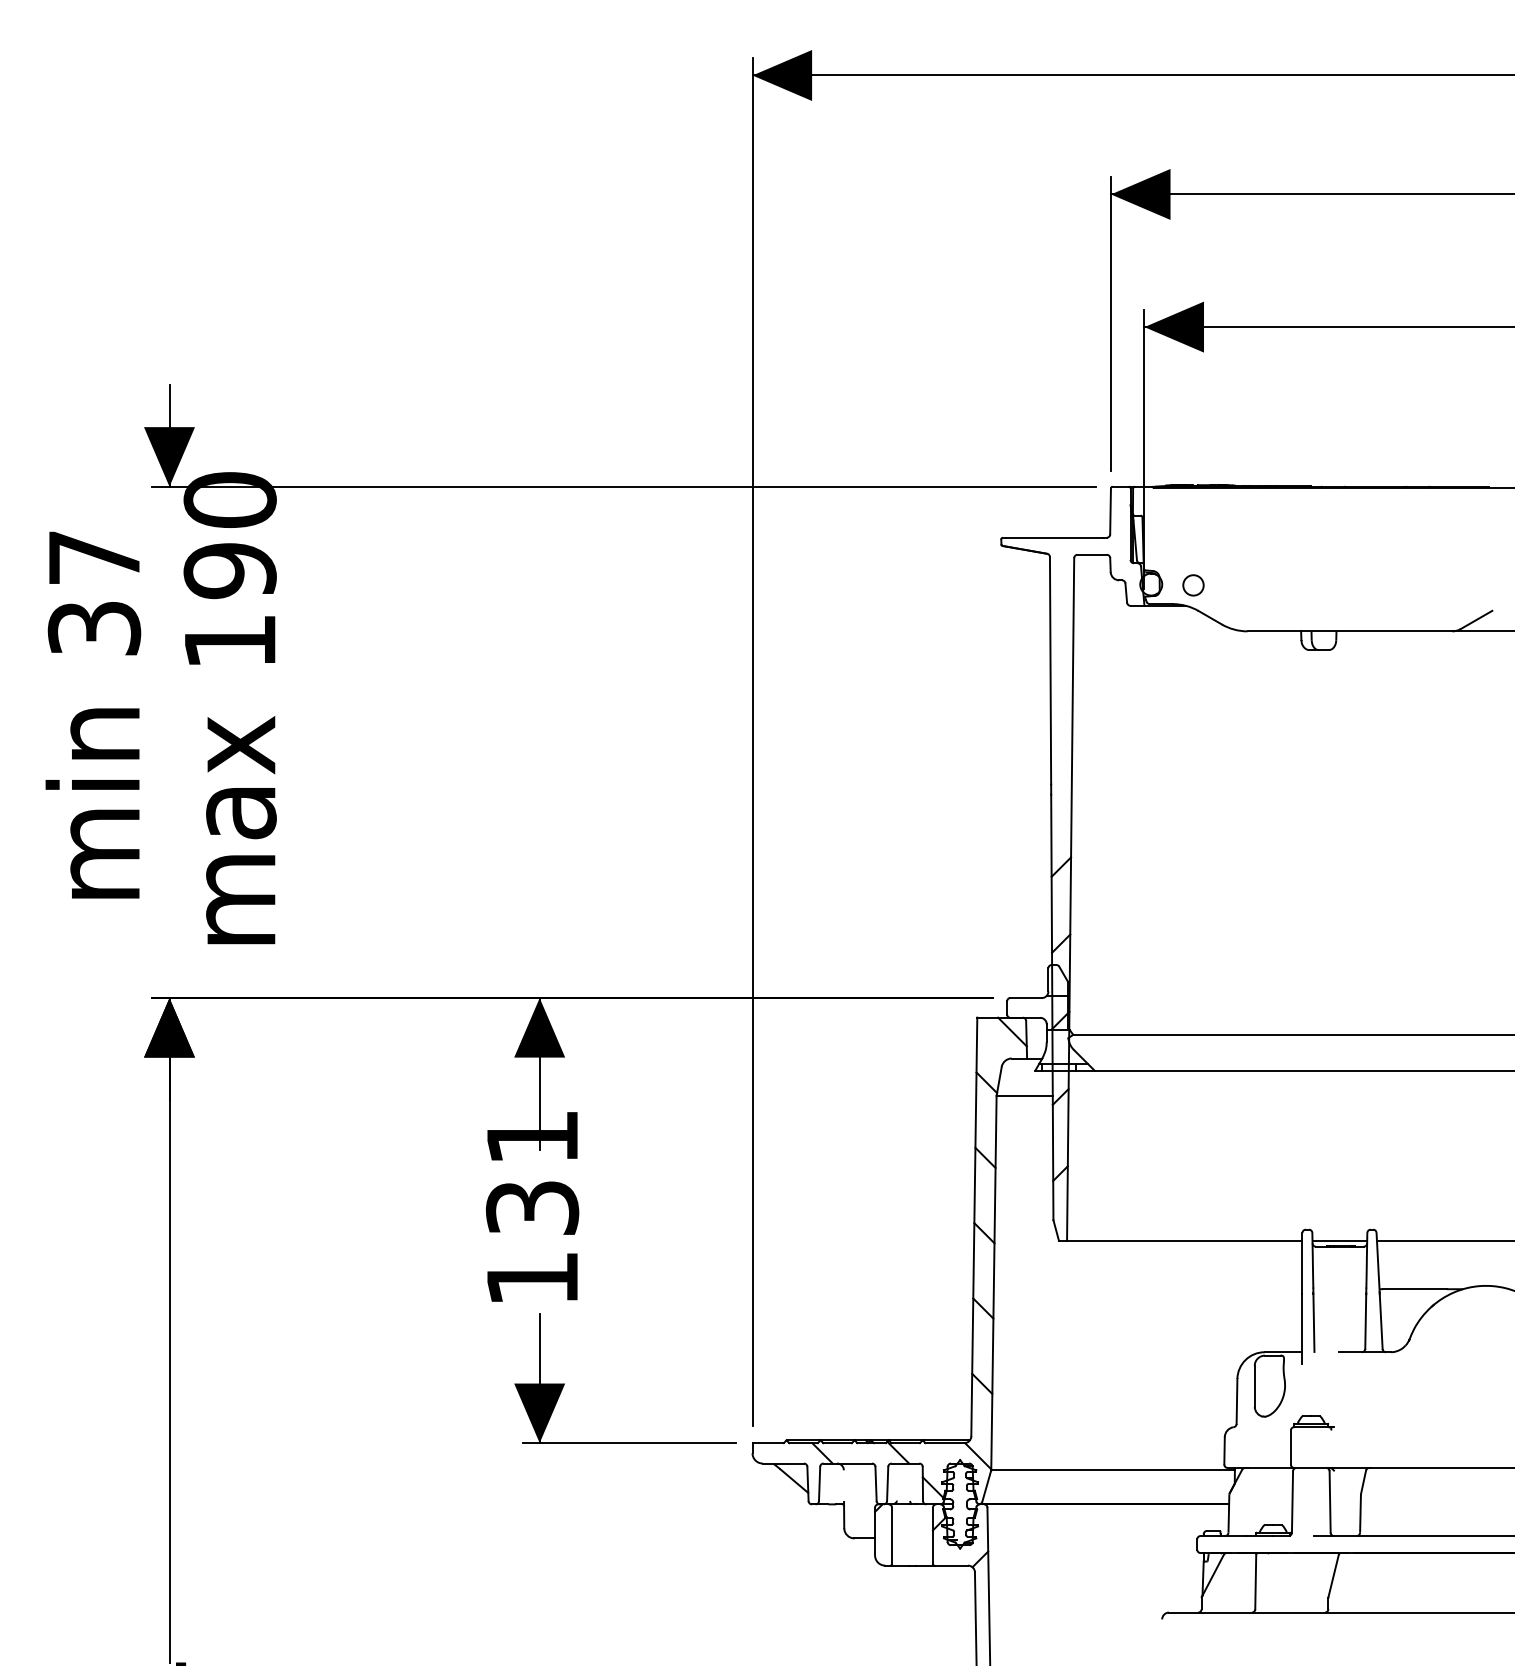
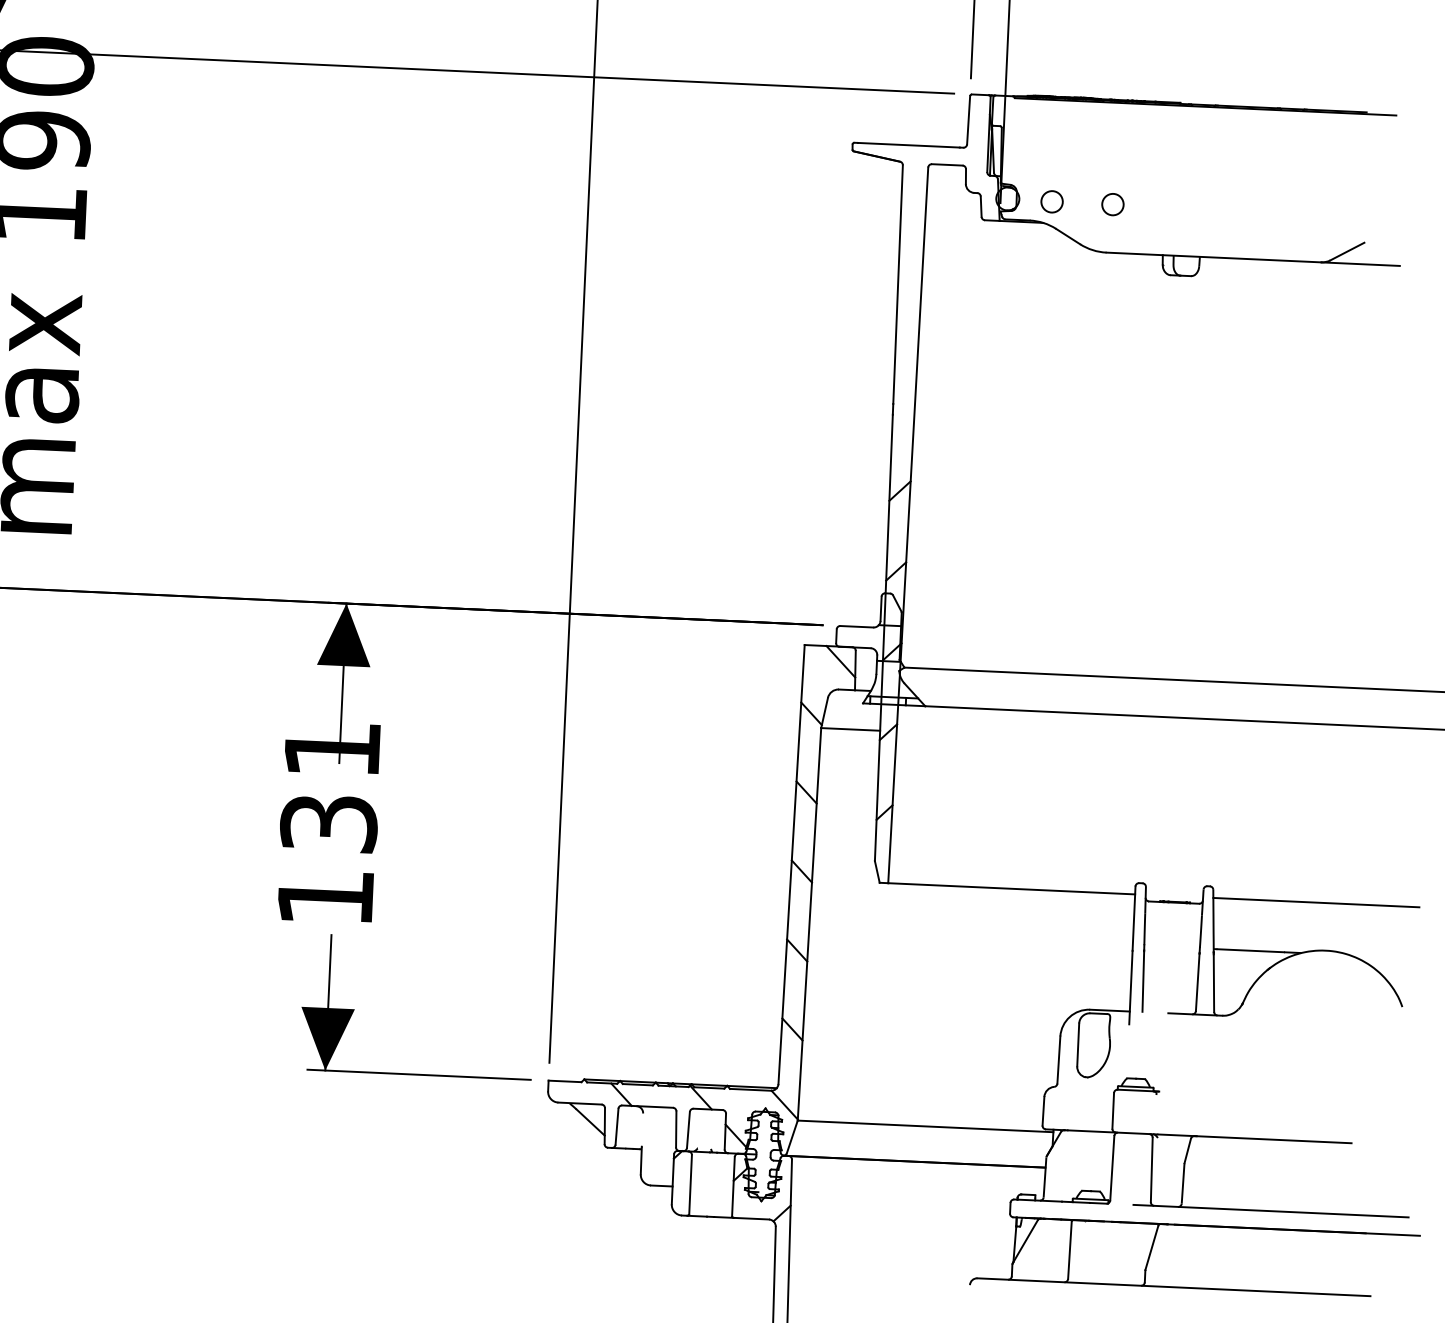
circle: (1251, 585) -> (1112, 204), added
line: (1339, 1240) -> (1174, 896), removed

